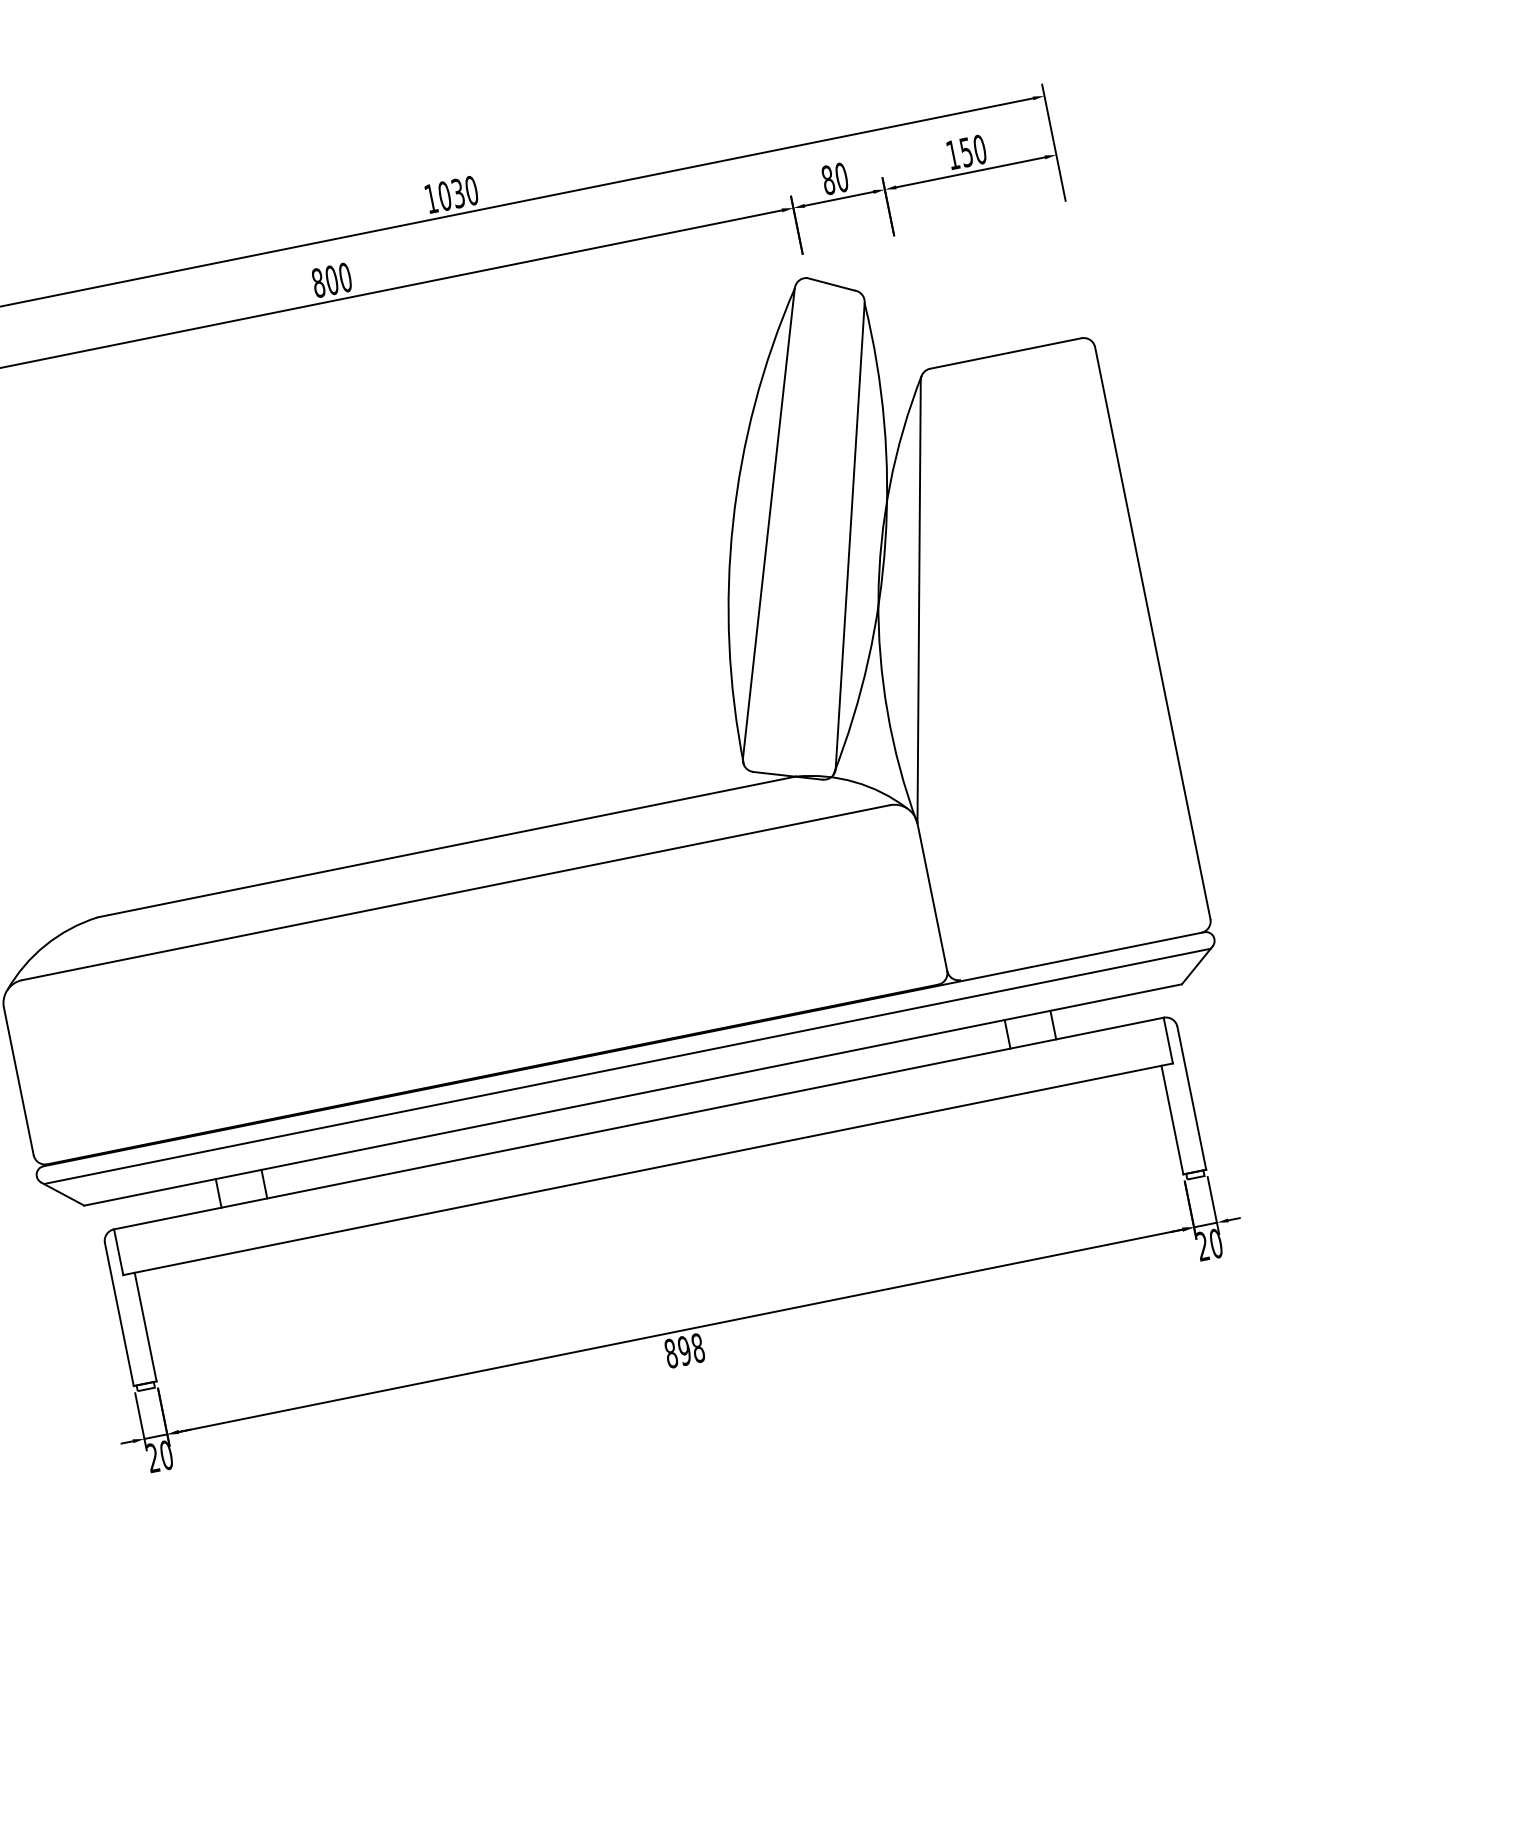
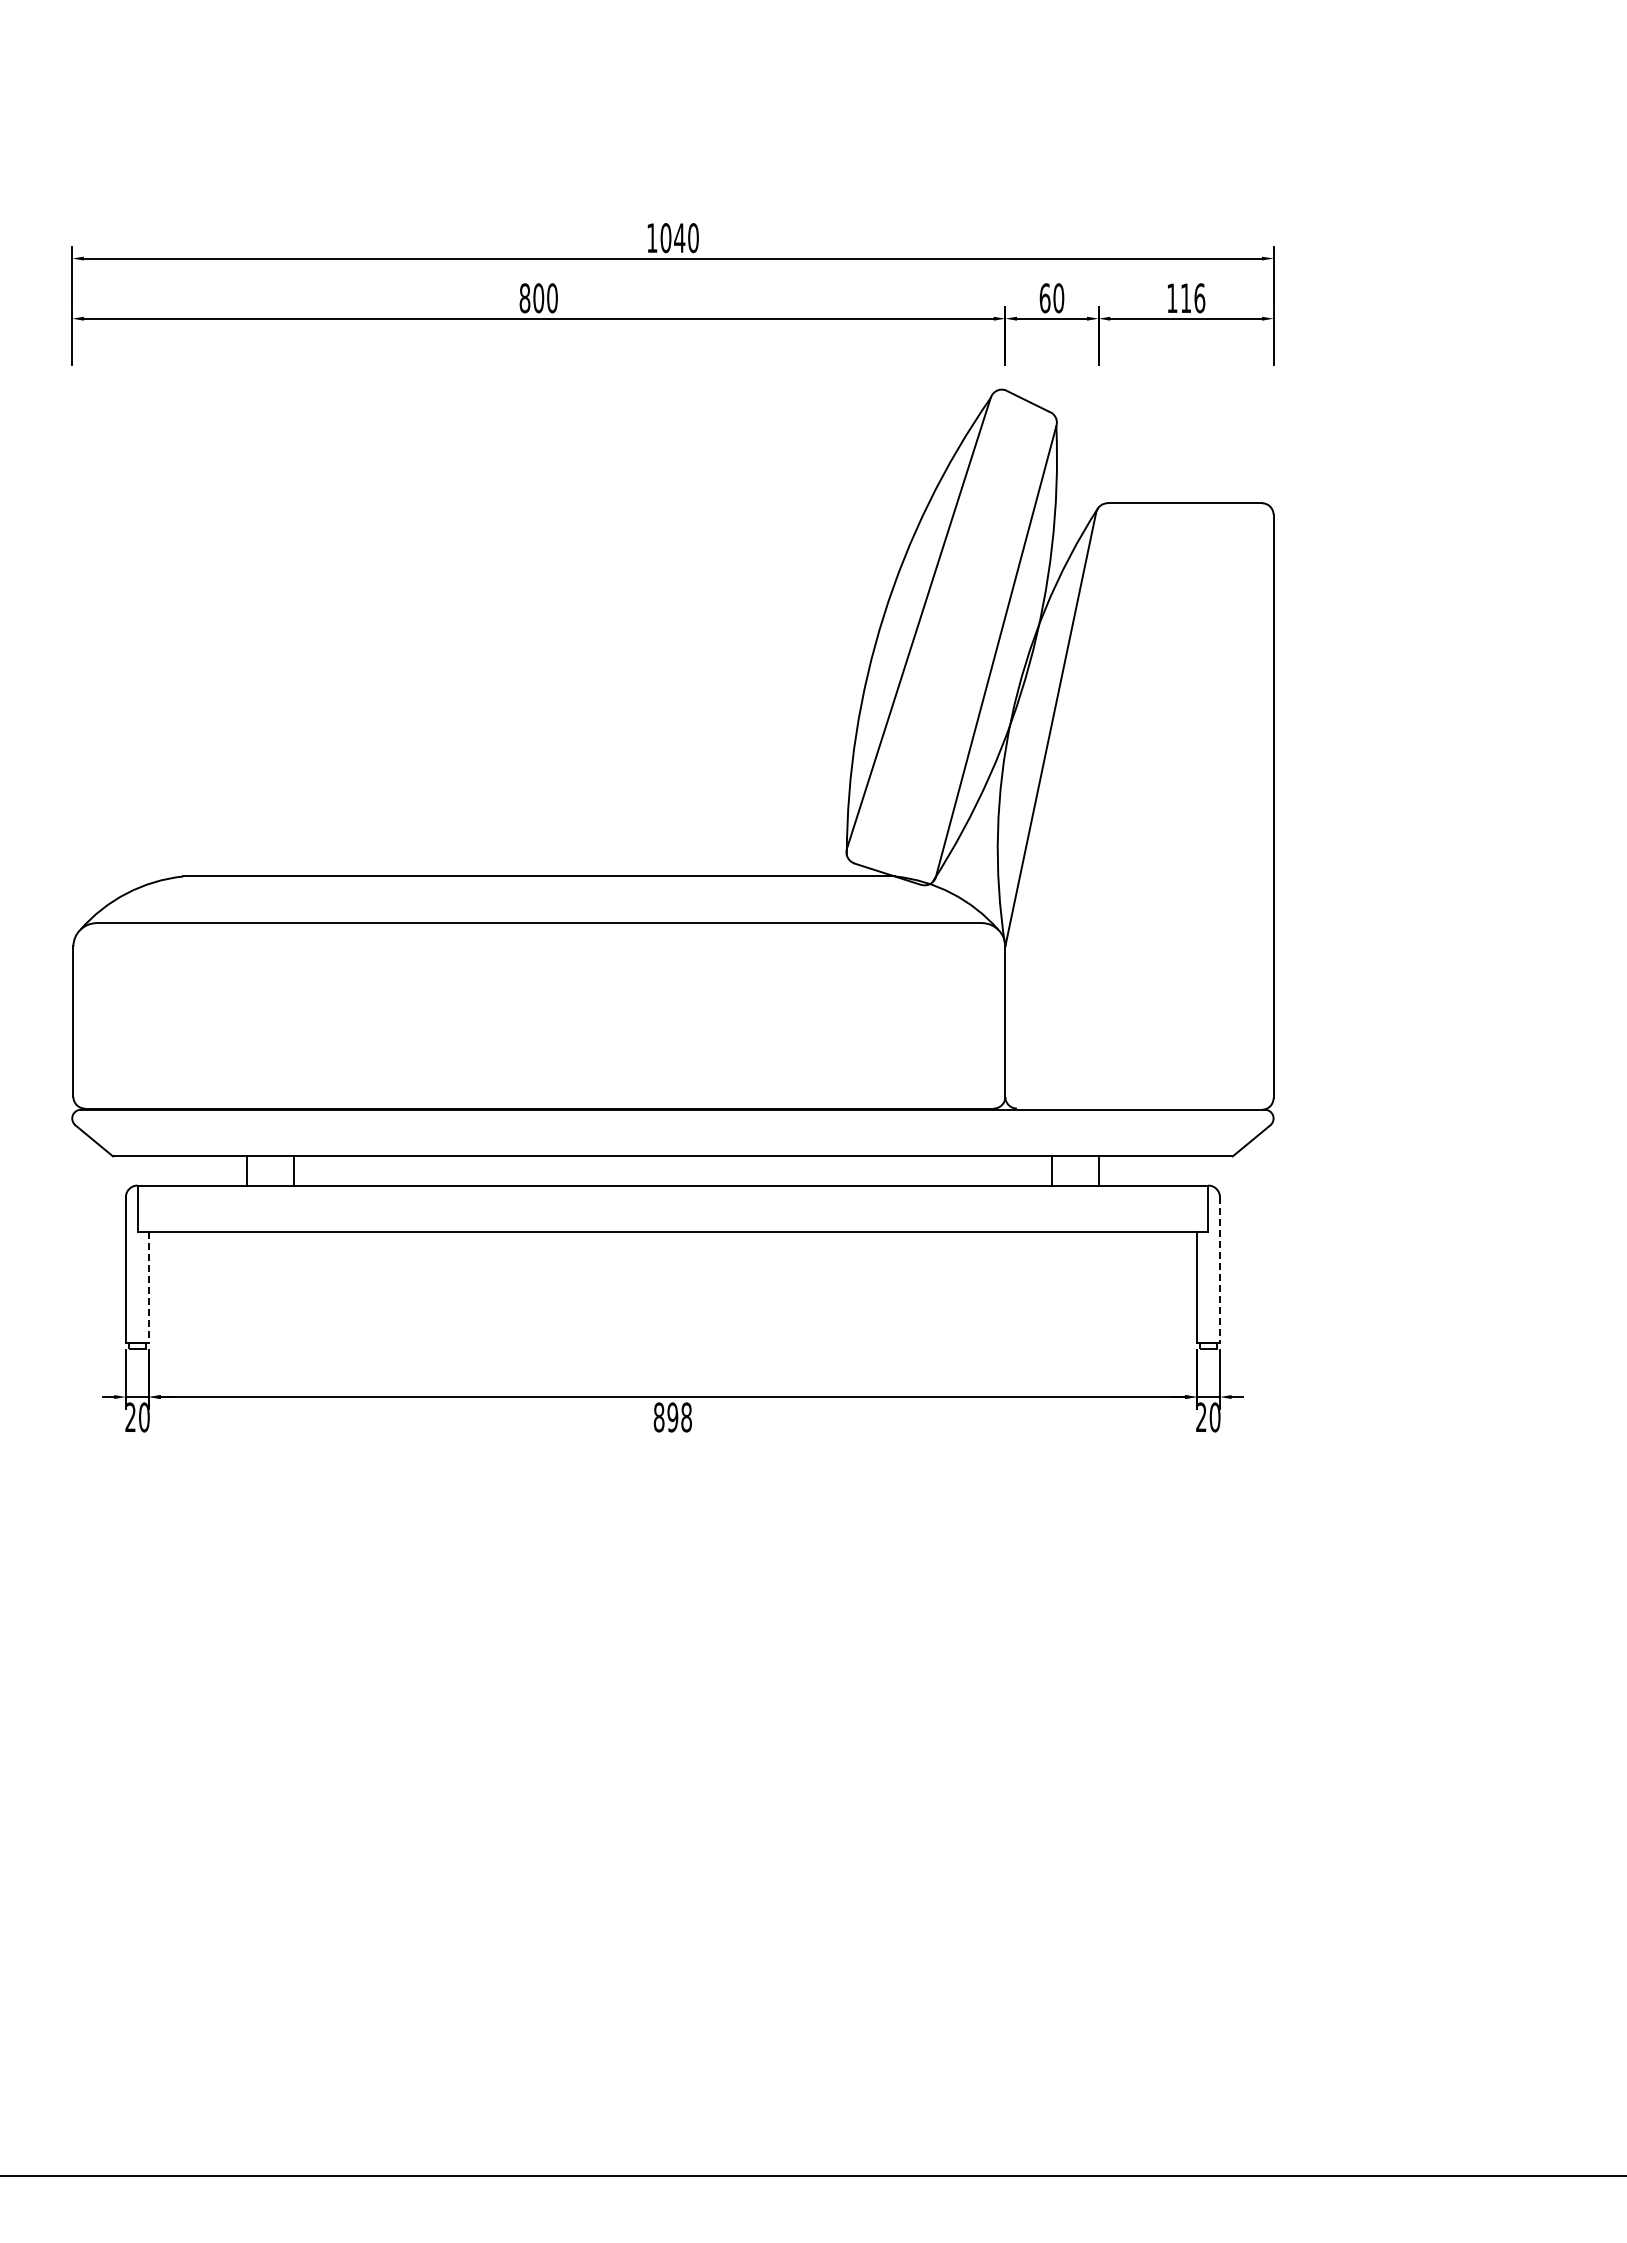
text: (973, 151) -> (1193, 298), 150 -> 116
text: (827, 180) -> (1044, 298), 80 -> 60
text: (458, 193) -> (679, 238), 1030 -> 1040
line: (626, 1066) -> (672, 1127), removed
line: (1191, 1098) -> (1219, 1270), solid -> dashed
line: (146, 1327) -> (149, 1288), solid -> dashed

